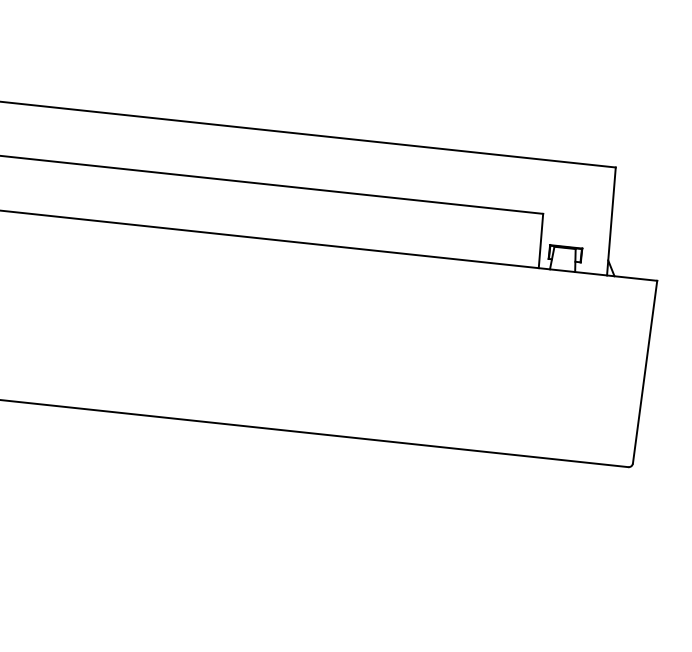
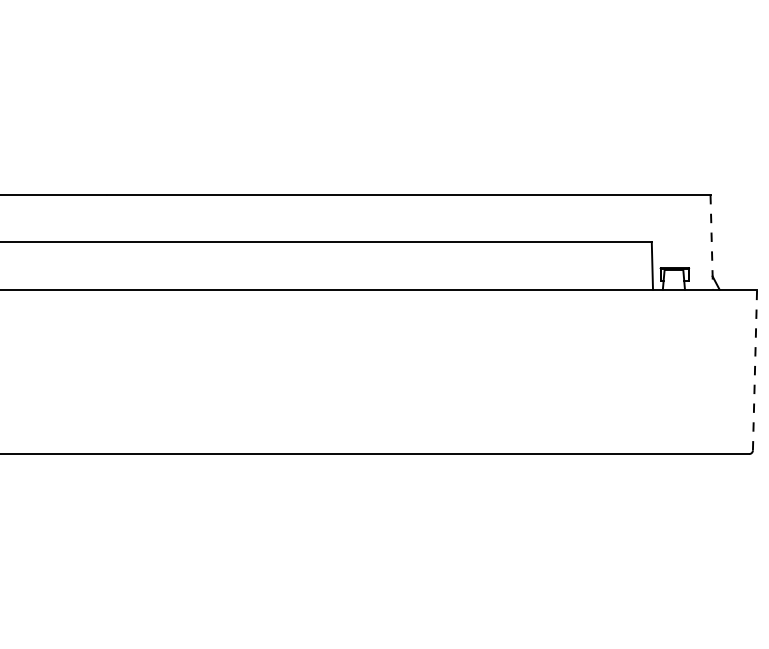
line: (611, 221) -> (711, 242), solid -> dashed
line: (645, 371) -> (755, 369), solid -> dashed

